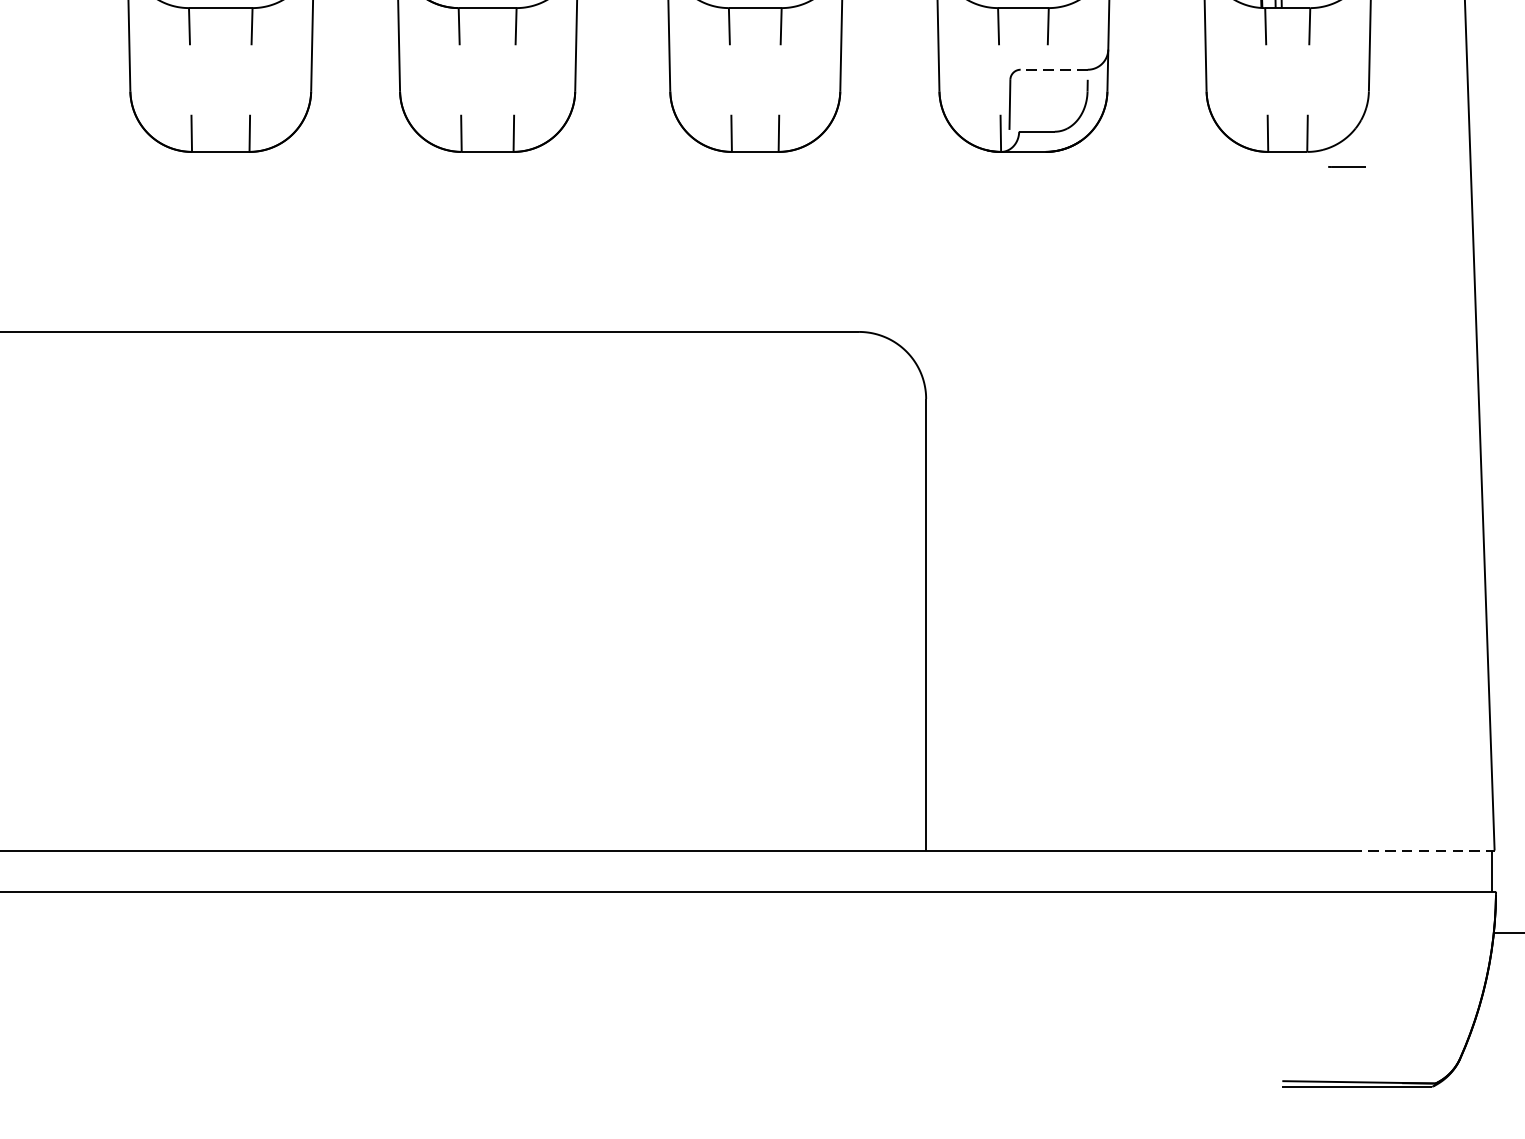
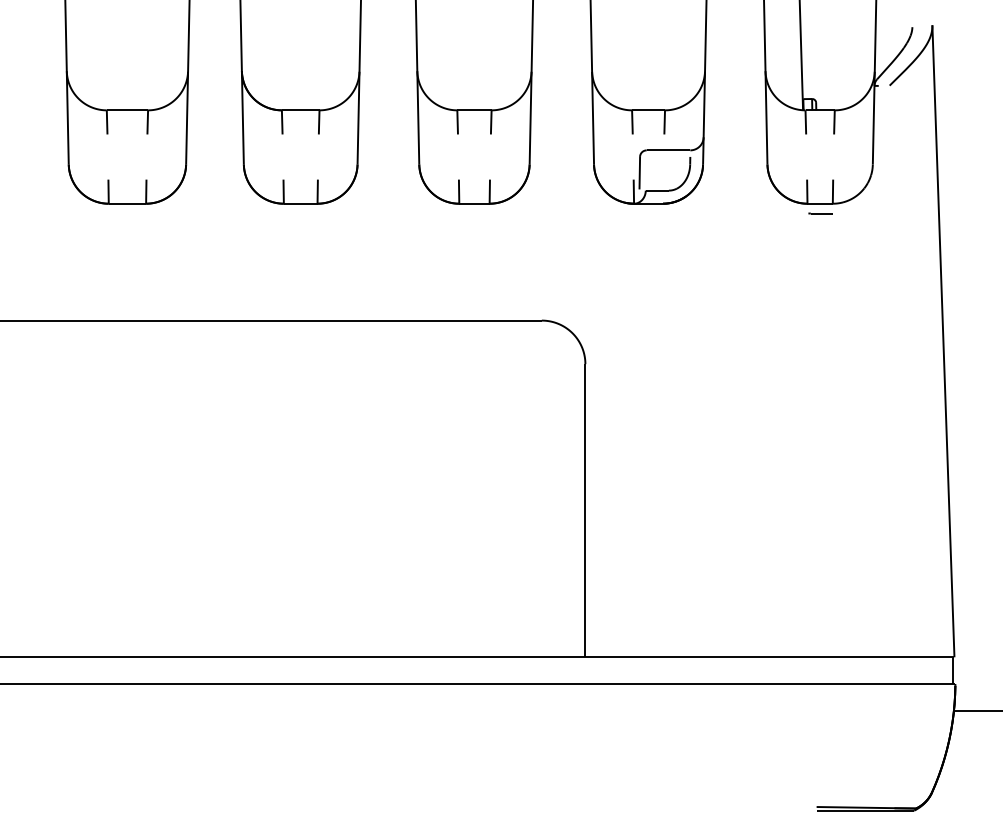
line: (1054, 69) -> (668, 150), dashed -> solid
line: (1346, 166) -> (820, 213), moved
line: (1422, 850) -> (907, 657), dashed -> solid

